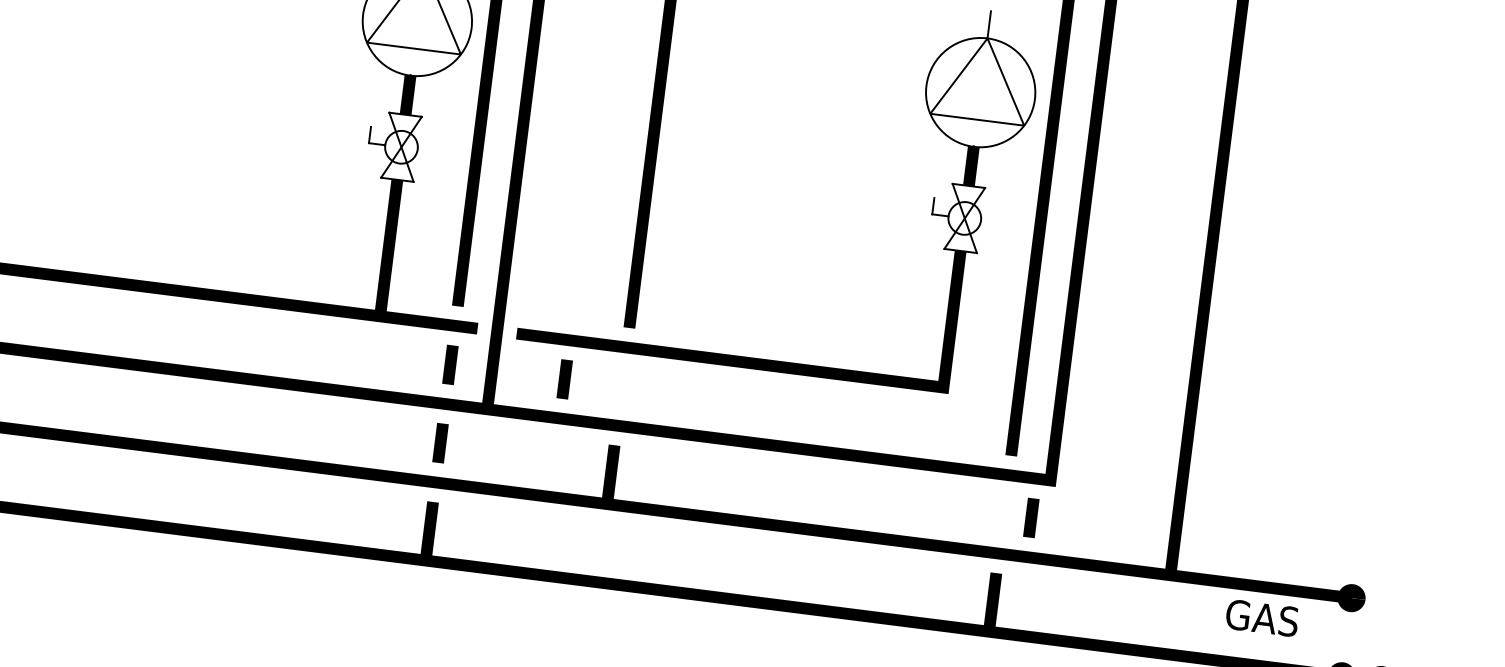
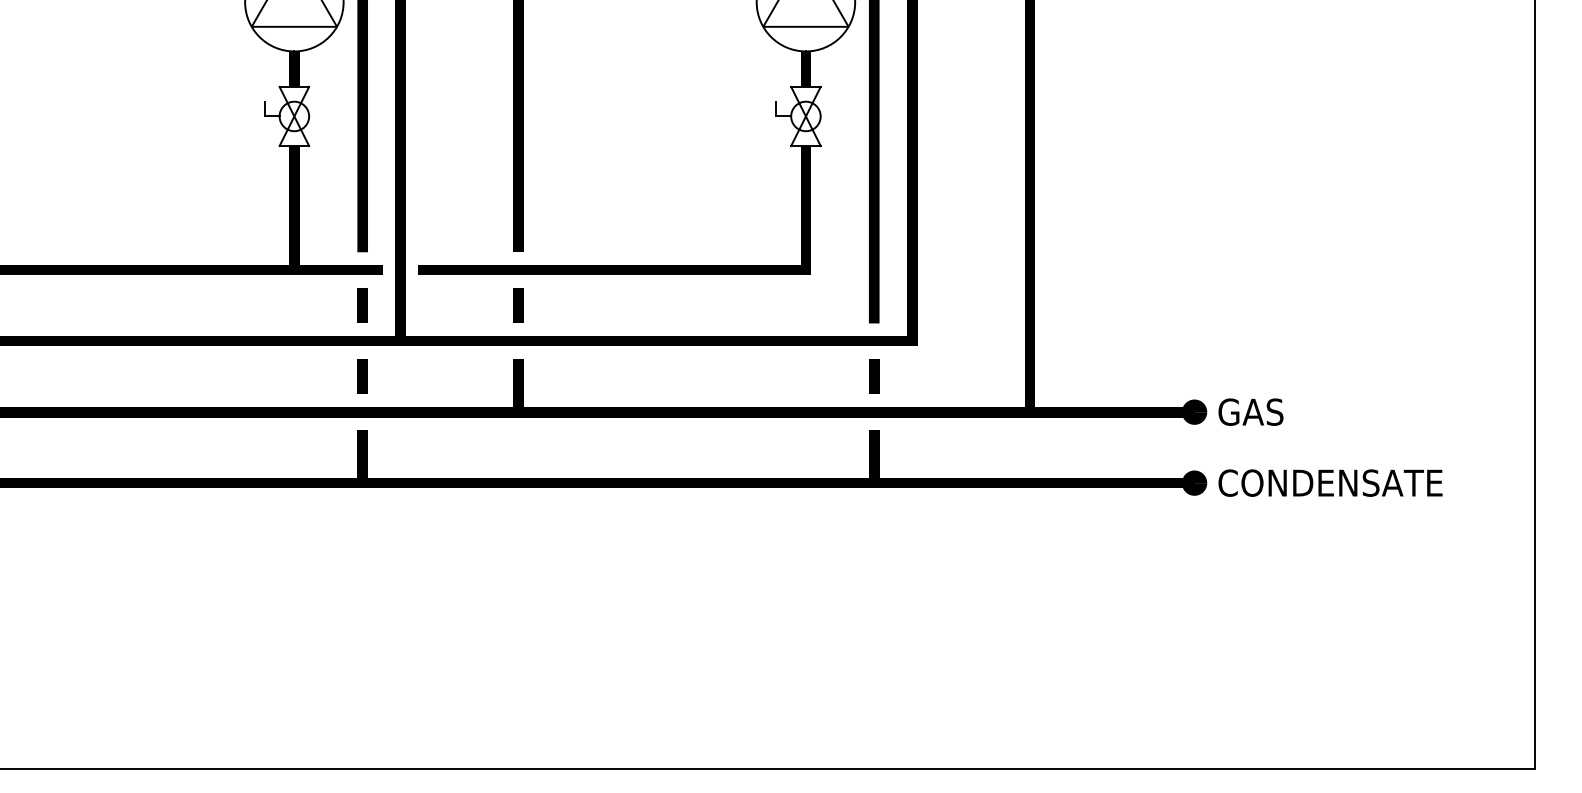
line: (564, 379) -> (518, 305), moved
line: (1031, 517) -> (874, 376), moved
text: (1261, 617) -> (1250, 411), moved

